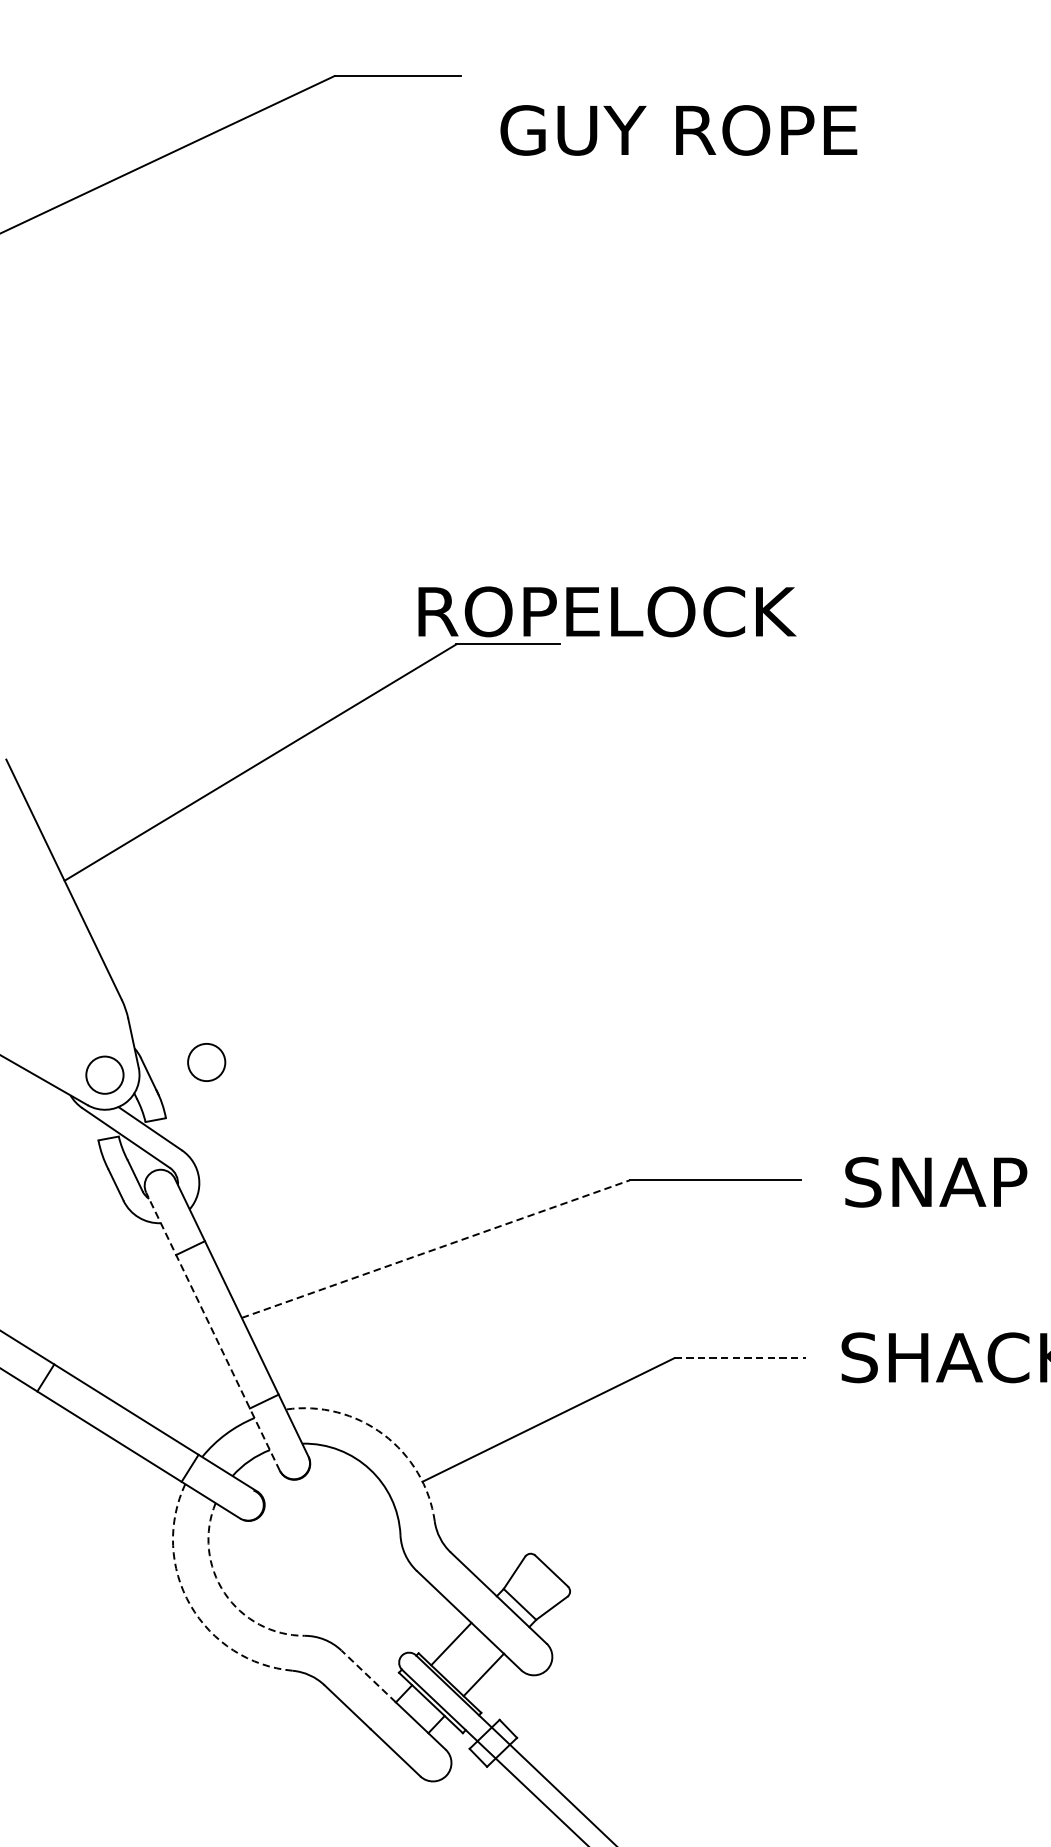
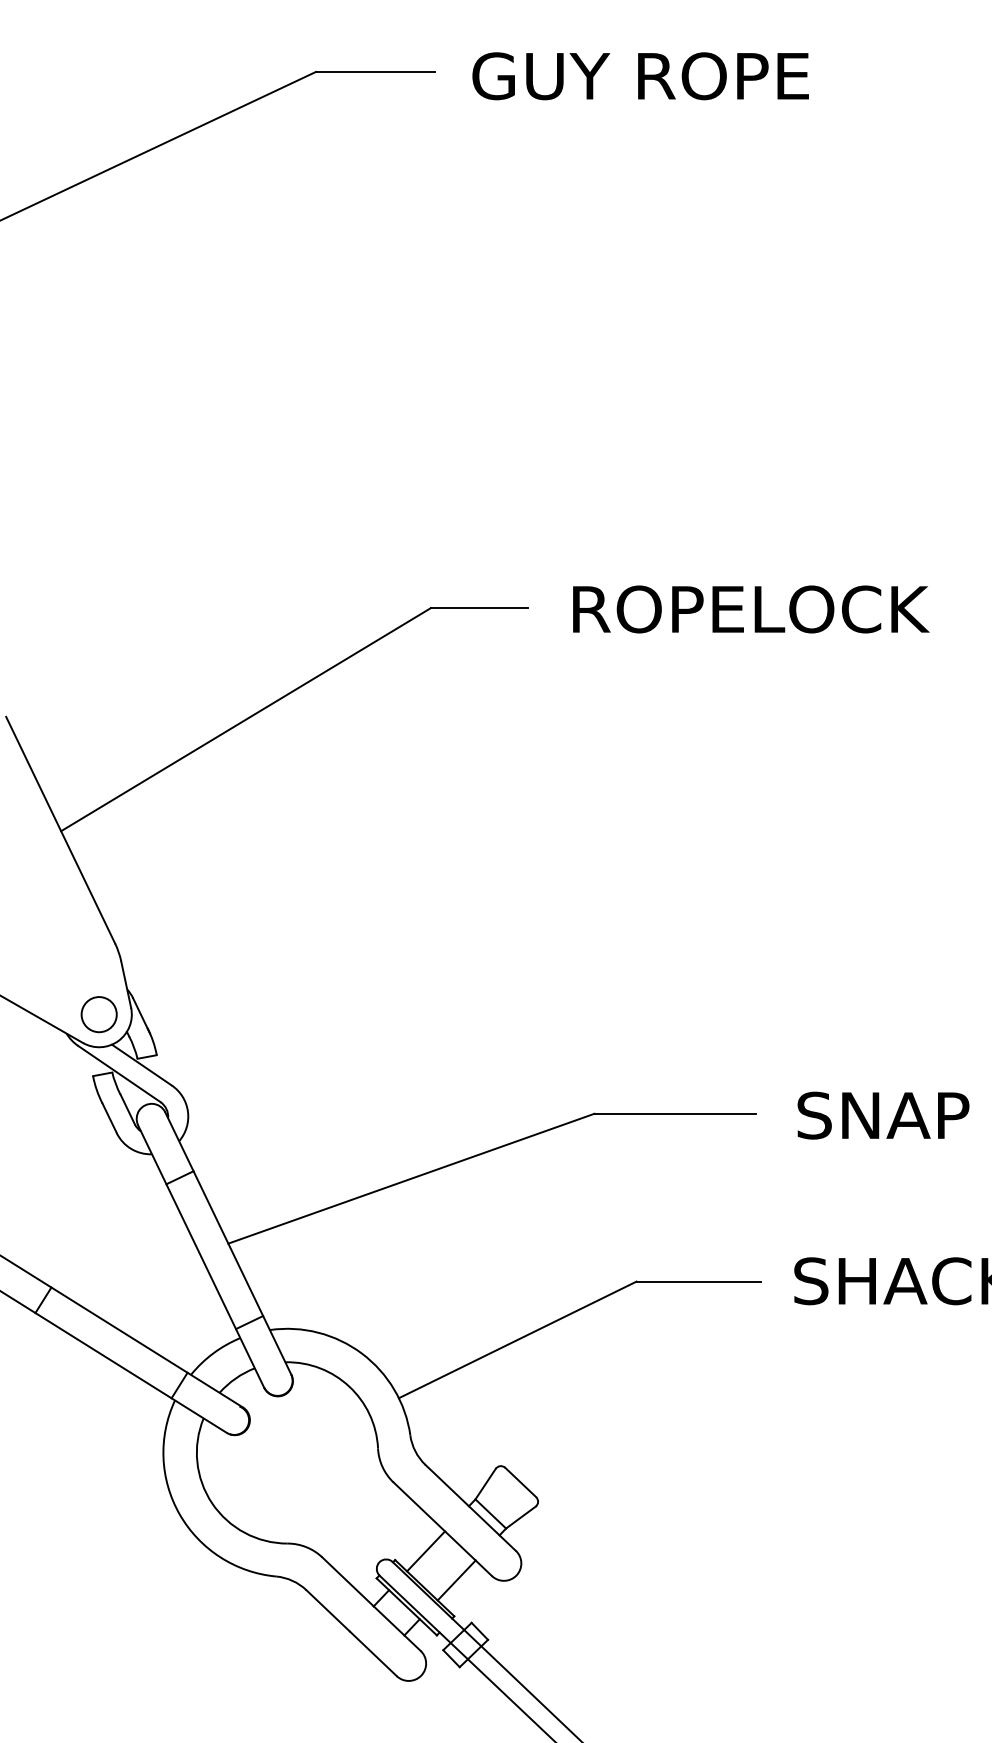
text: (678, 130) -> (640, 76), moved
text: (607, 611) -> (751, 609), moved
circle: (205, 1062) -> (194, 1002), removed
line: (435, 1248) -> (411, 1178), dashed -> solid
line: (213, 1331) -> (201, 1256), dashed -> solid
line: (740, 1358) -> (698, 1281), dashed -> solid
arc: (384, 1434) -> (362, 1353), dashed -> solid
arc: (225, 1593) -> (212, 1503), dashed -> solid
arc: (190, 1605) -> (179, 1514), dashed -> solid
line: (368, 1676) -> (347, 1581), dashed -> solid

